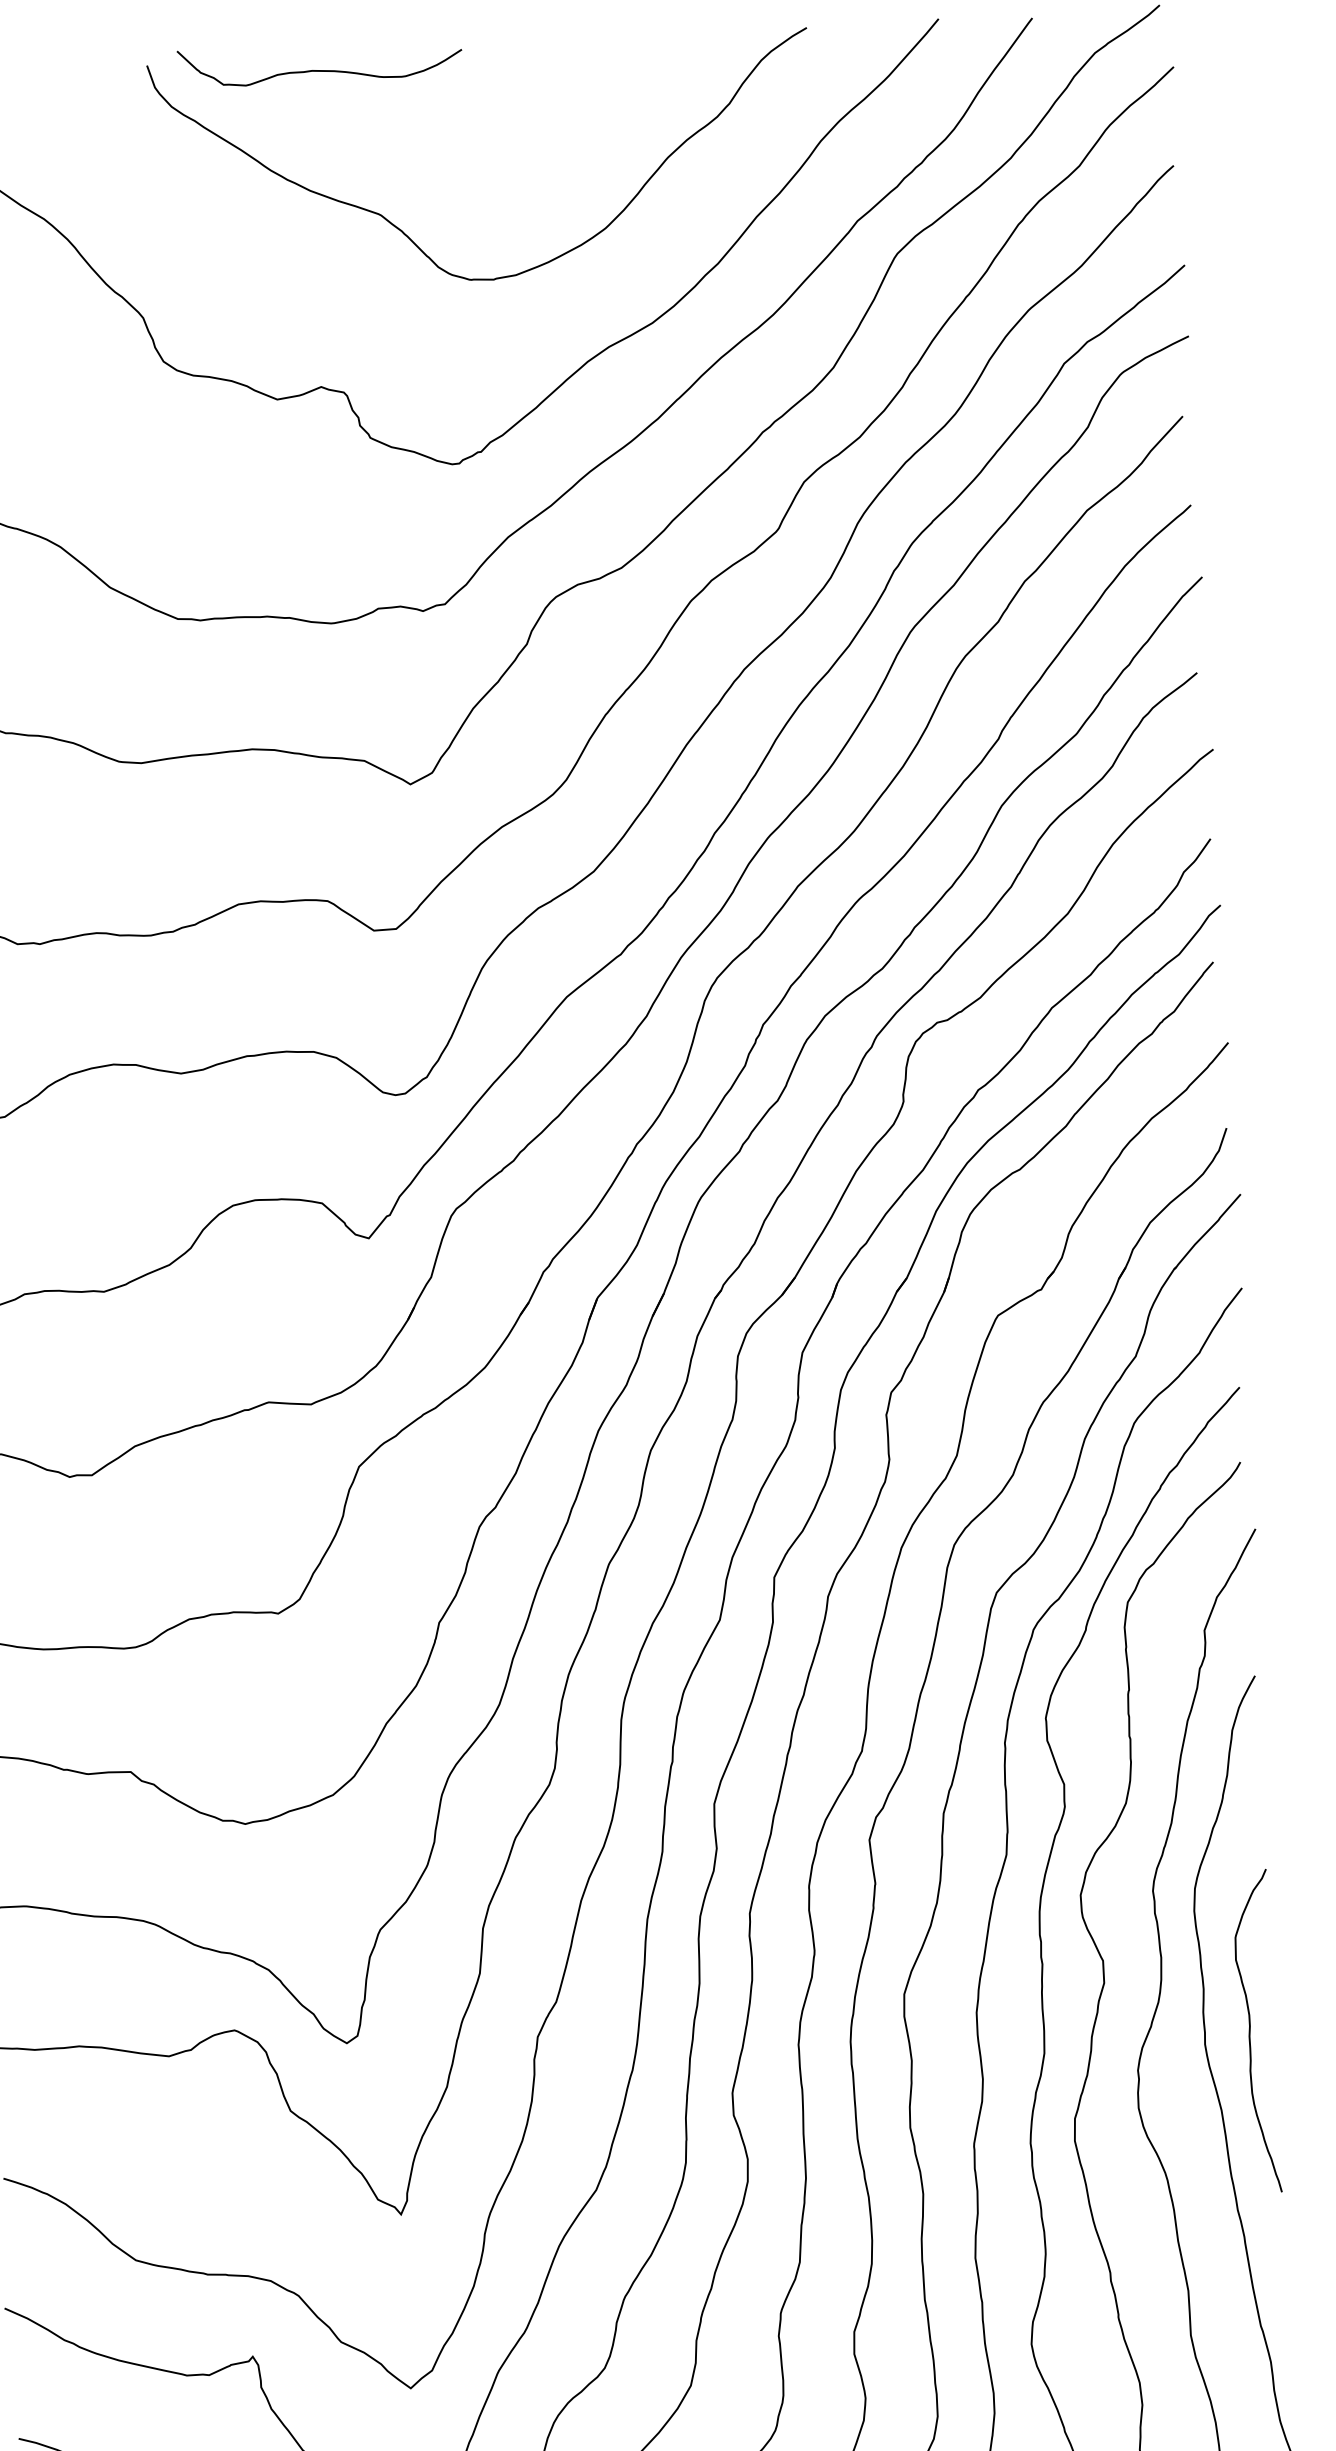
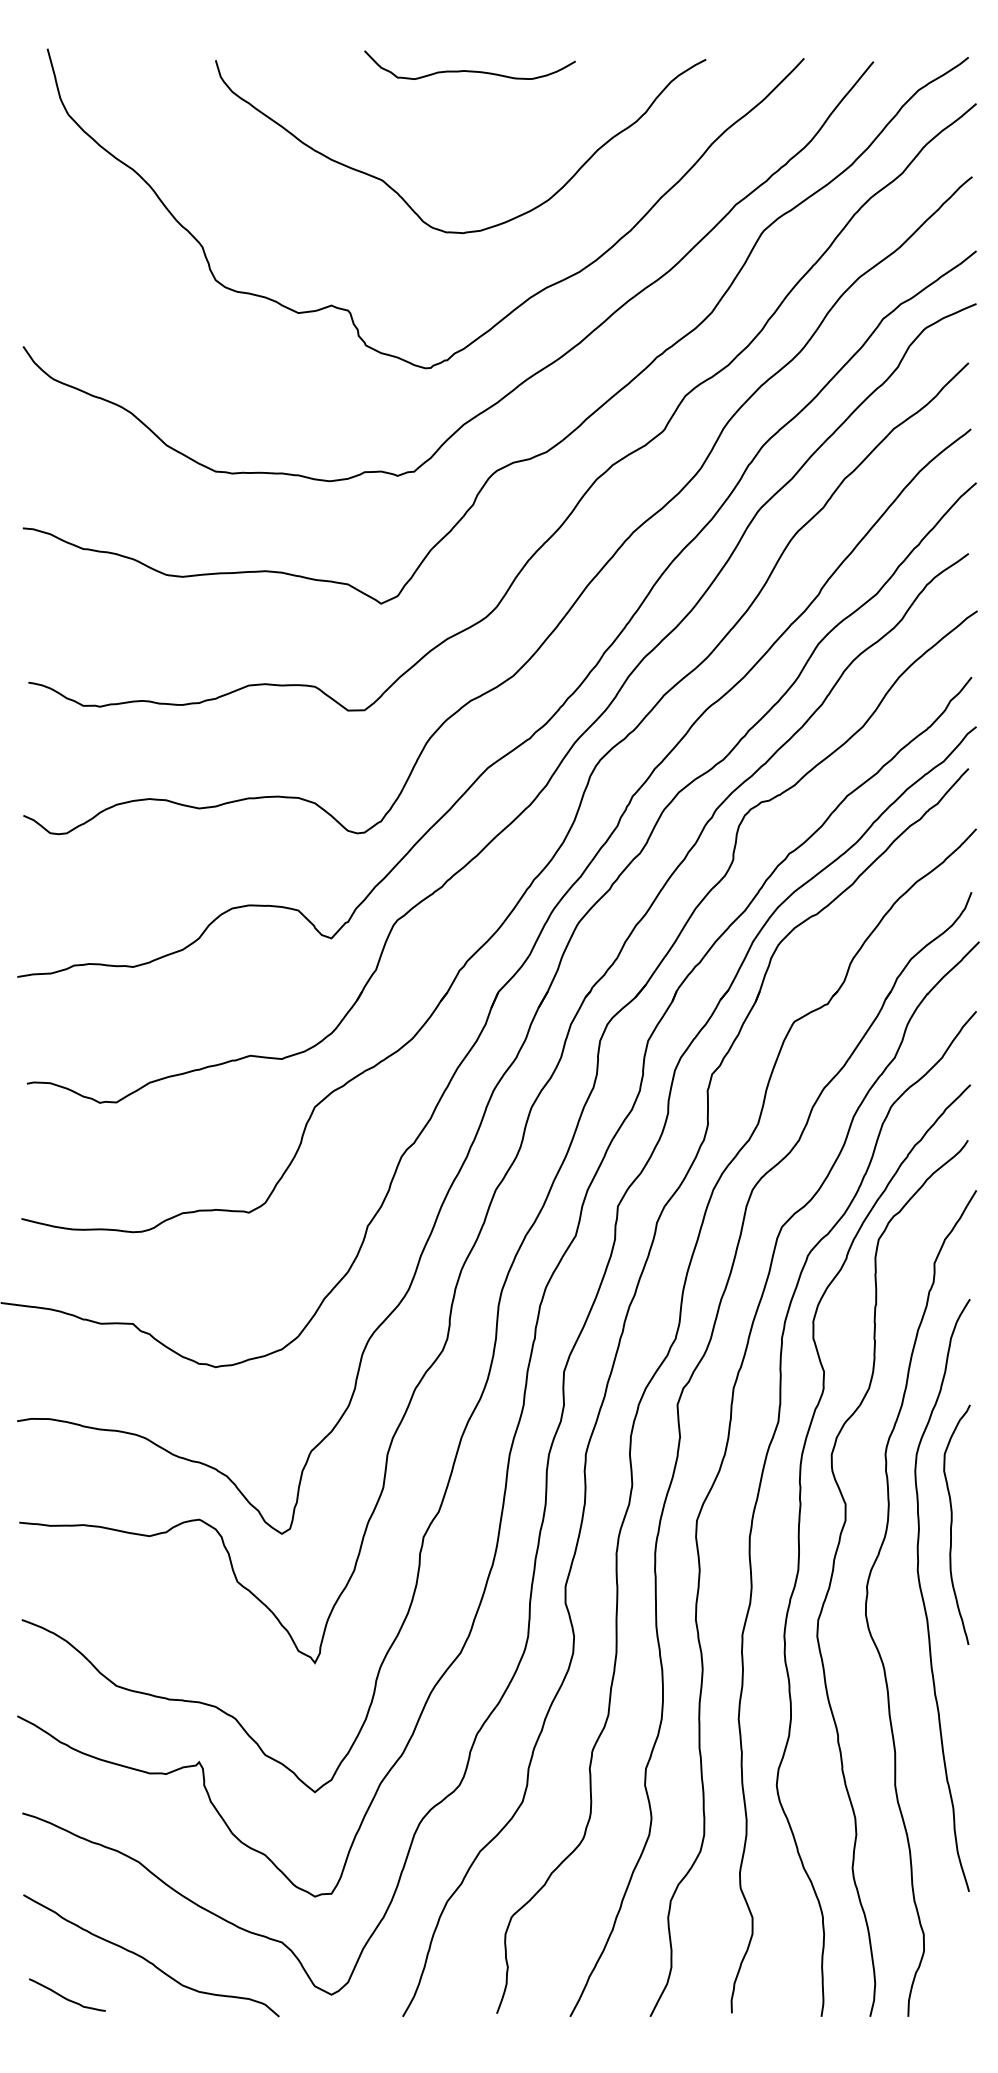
curve: (319, 69) -> (469, 70), moved
curve: (1251, 2031) -> (952, 1524), moved

